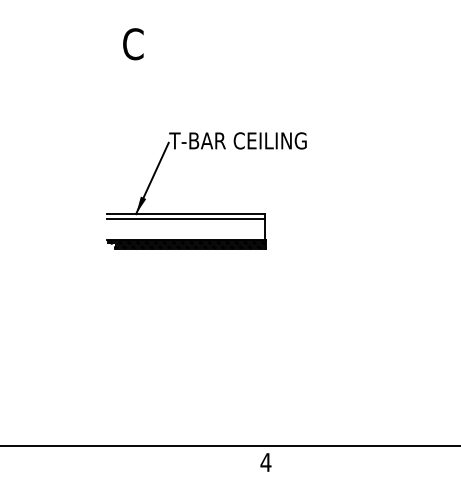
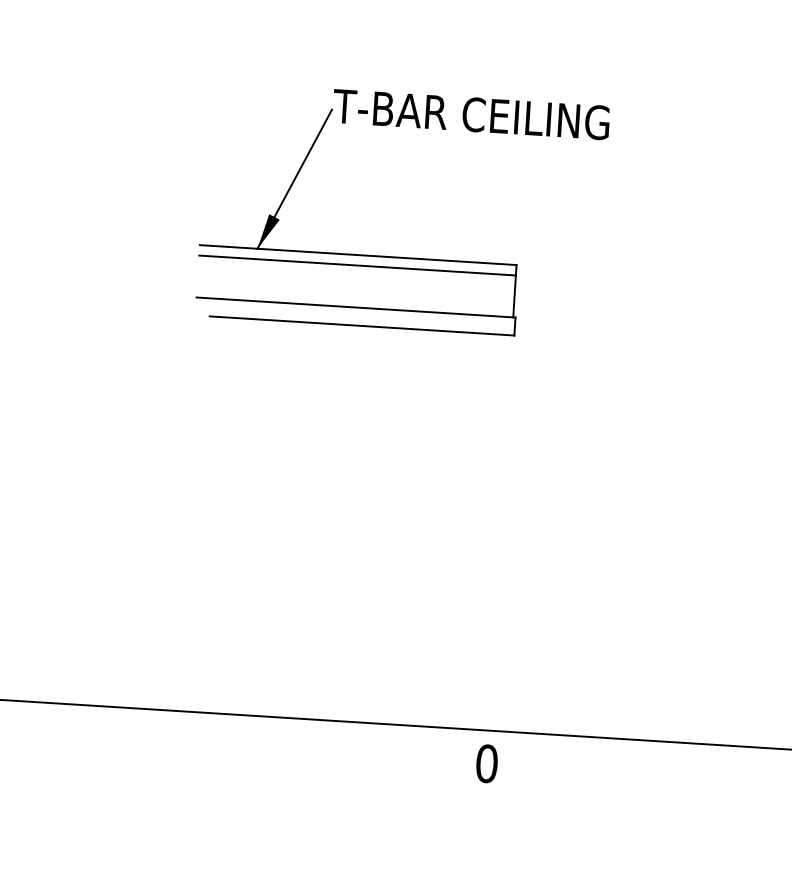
hatch: (186, 244) -> (354, 316), removed
text: (265, 462) -> (485, 763), 4 -> 0

